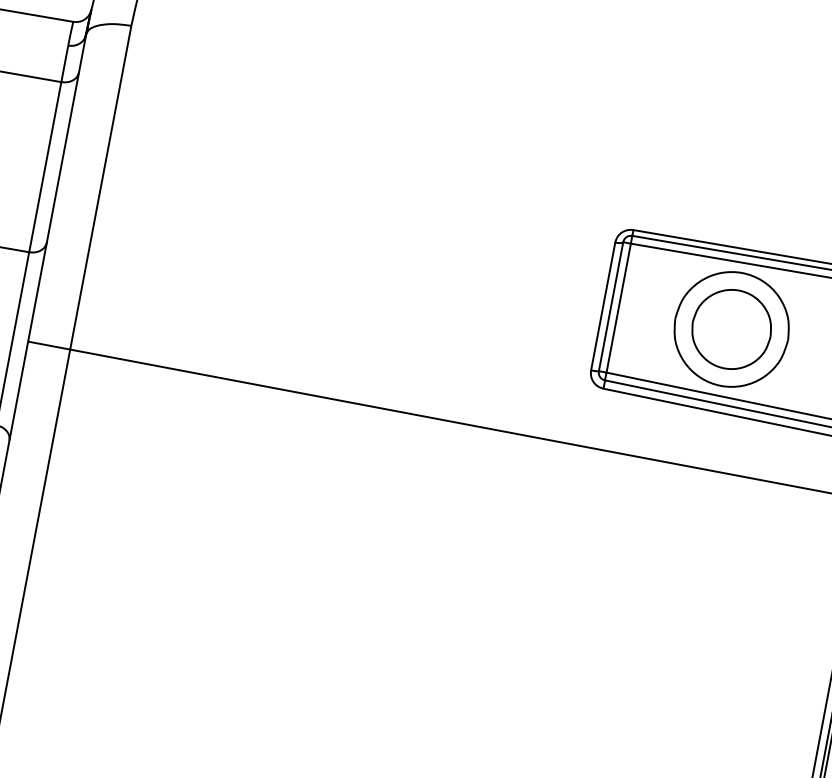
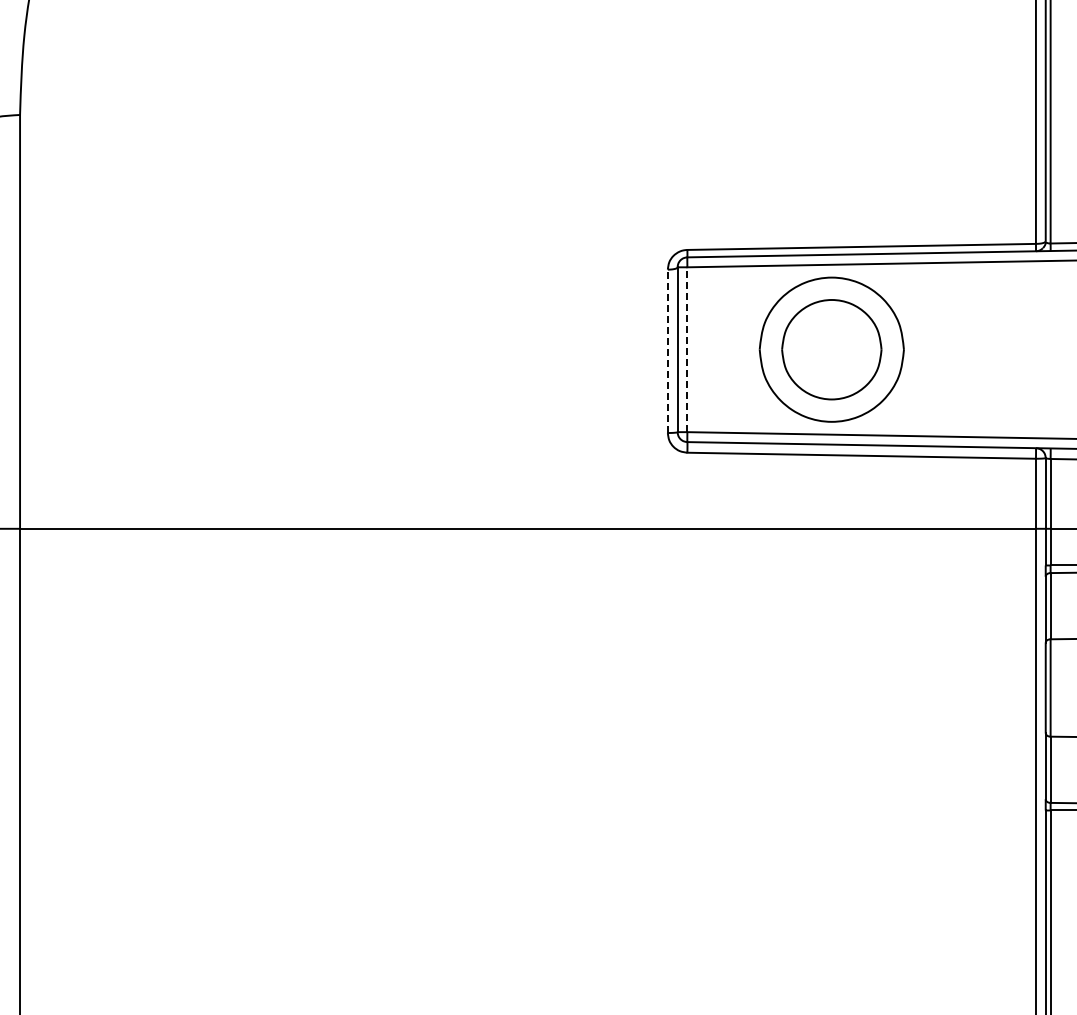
line: (602, 306) -> (667, 351), solid -> dashed
line: (618, 307) -> (687, 349), solid -> dashed

